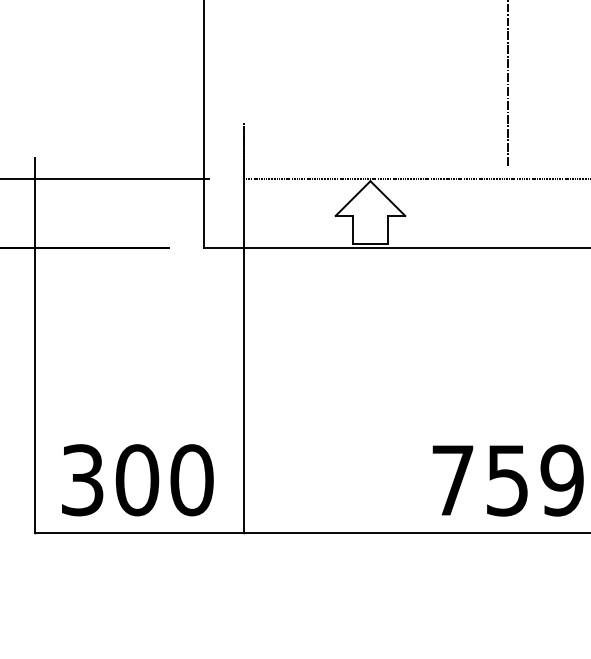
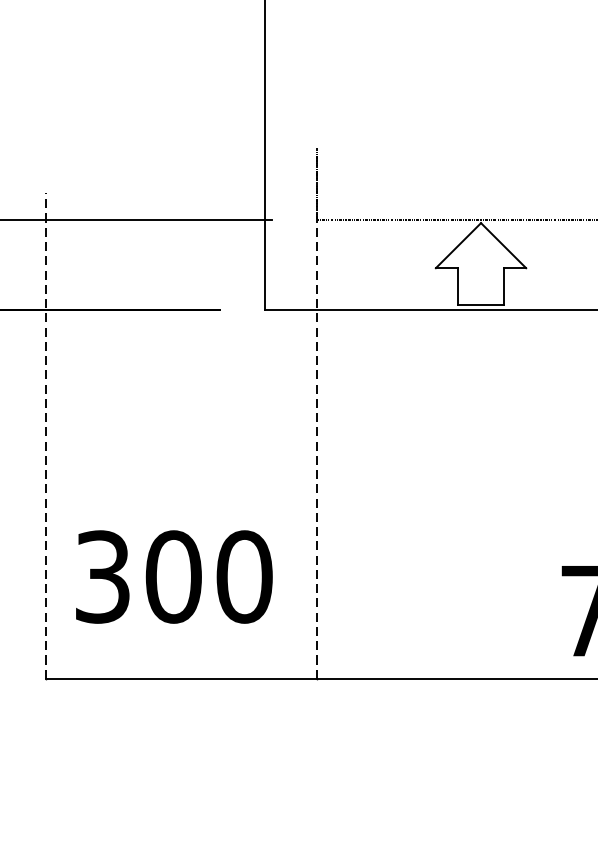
line: (244, 329) -> (317, 415), solid -> dashed
line: (35, 344) -> (46, 434), solid -> dashed
text: (137, 480) -> (173, 577), moved

